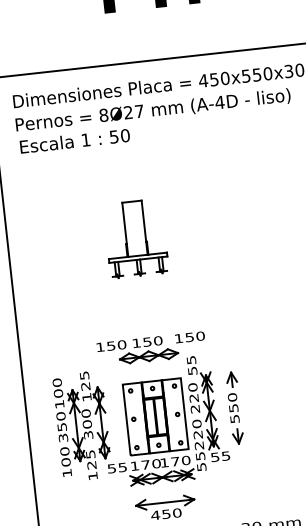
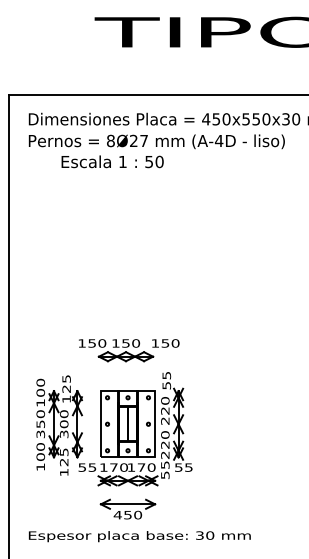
text: (74, 140) -> (112, 161), moved
part: (135, 238) -> (127, 257), removed
part: (152, 349) -> (129, 350), moved
part: (234, 408) -> (201, 424), removed

